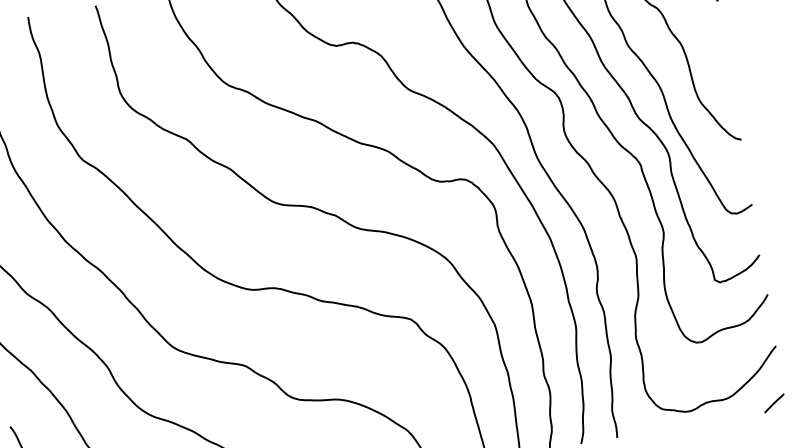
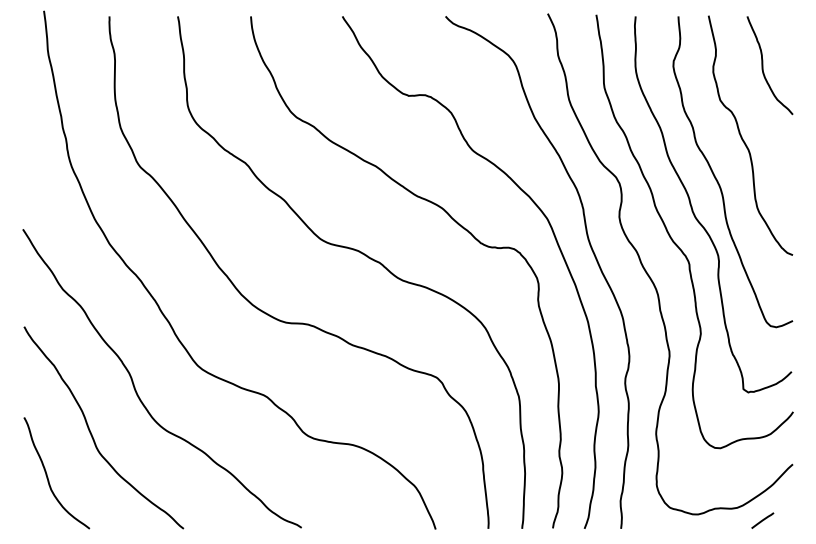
line: (774, 403) -> (762, 520), moved

